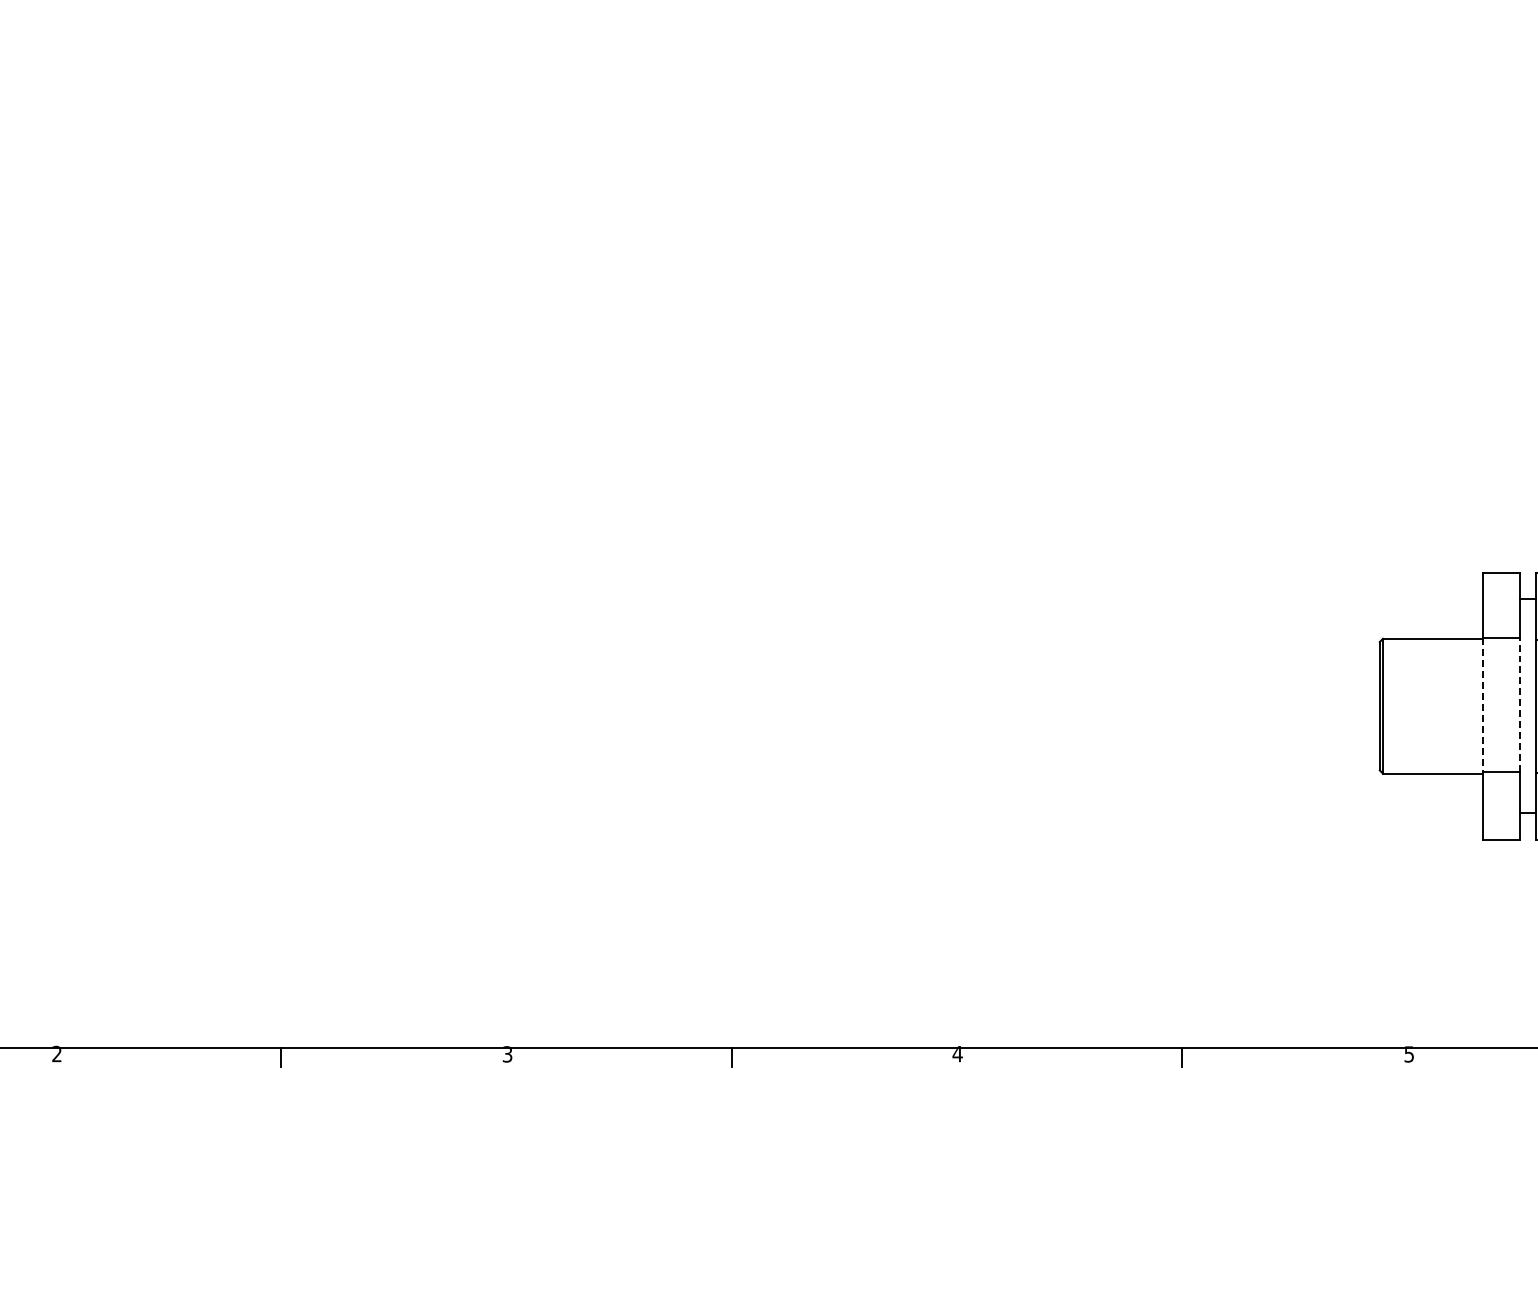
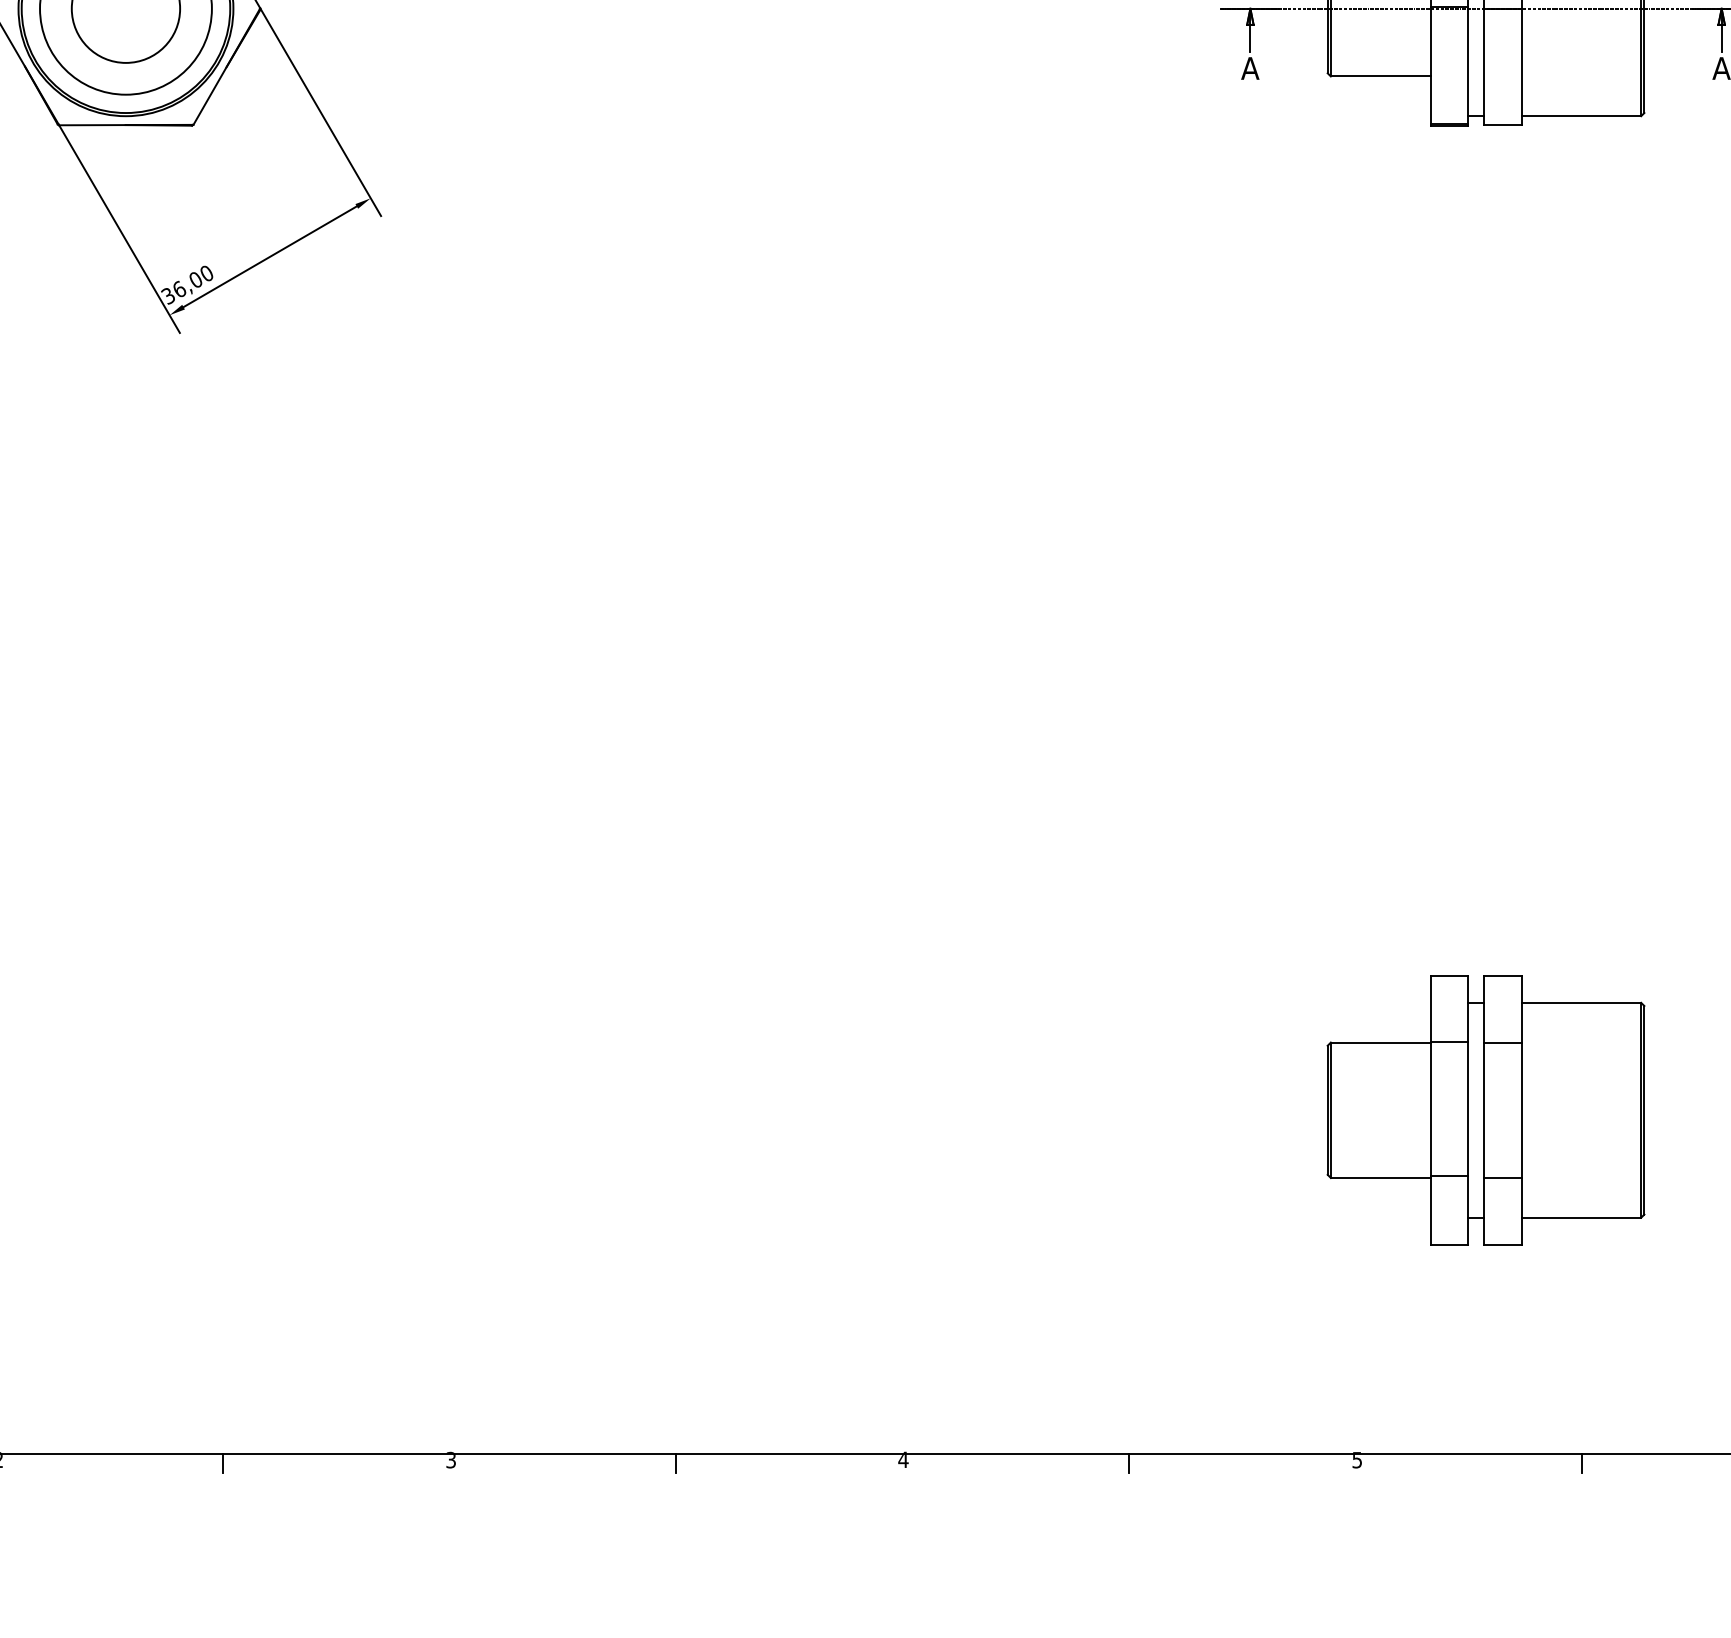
line: (1519, 704) -> (1468, 1108), dashed -> solid
line: (1483, 705) -> (1431, 1109), dashed -> solid

